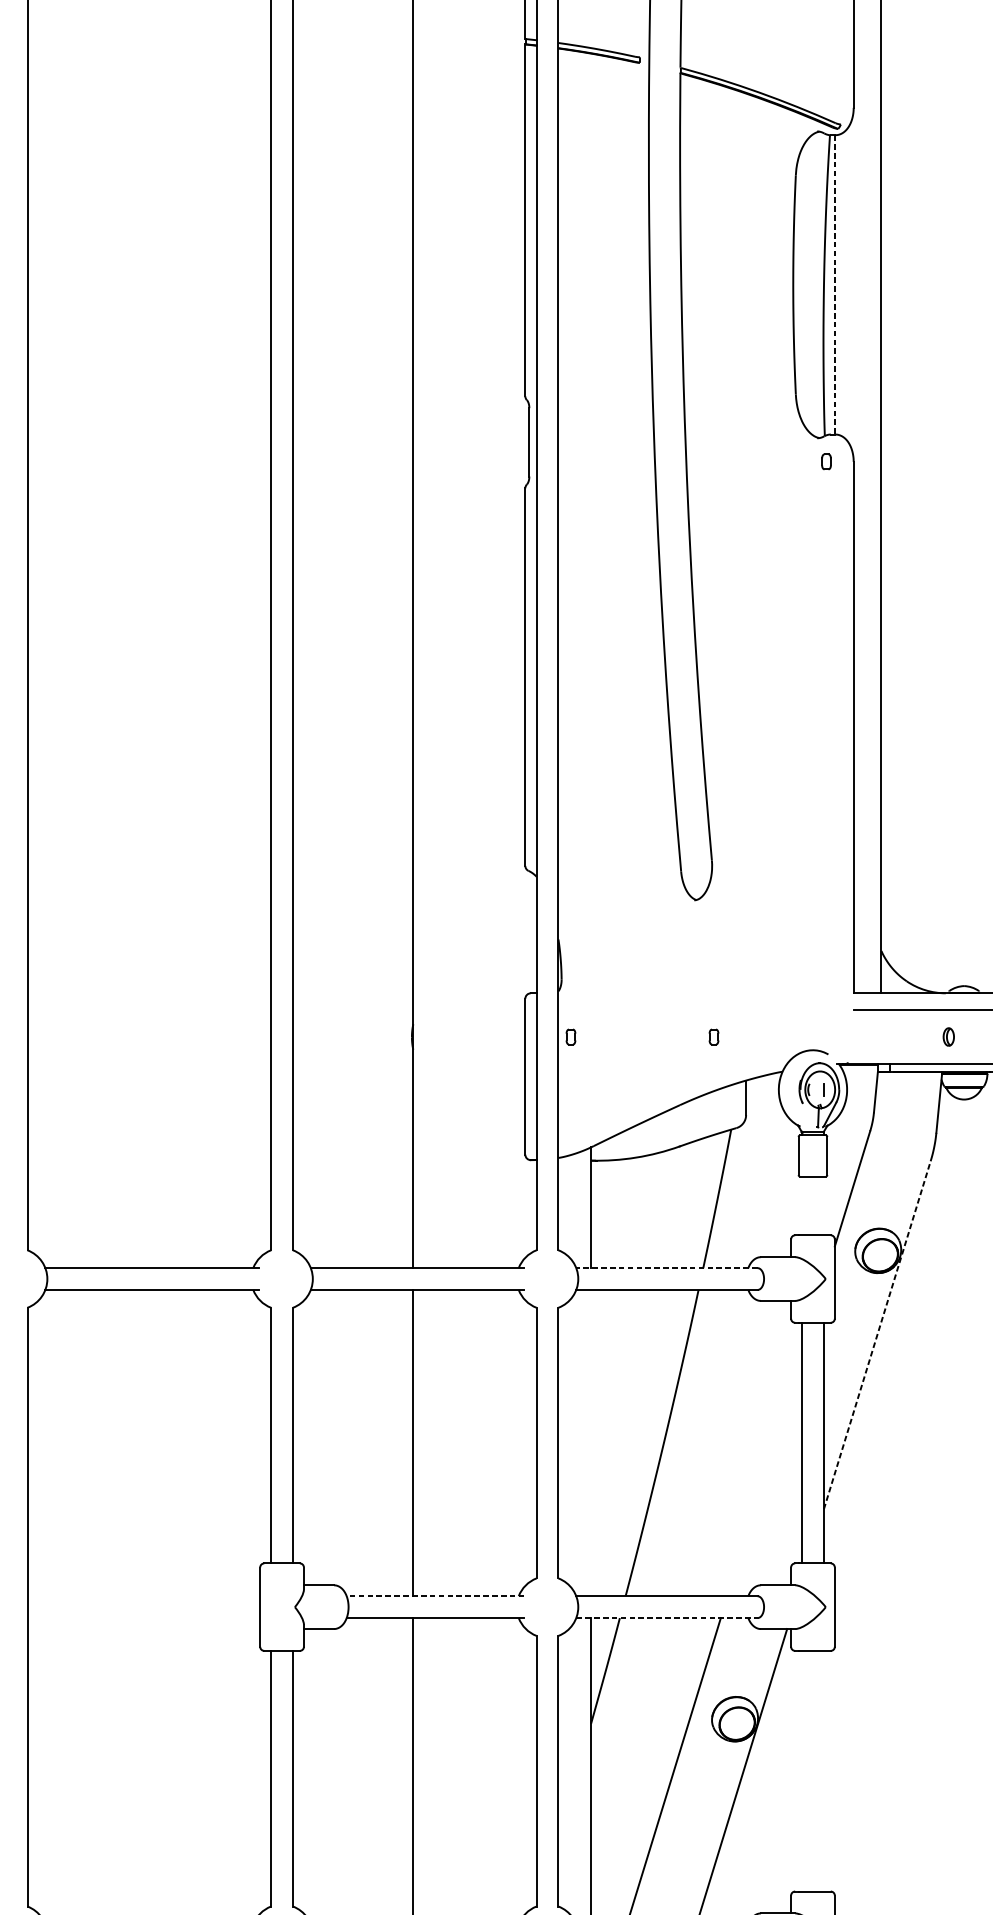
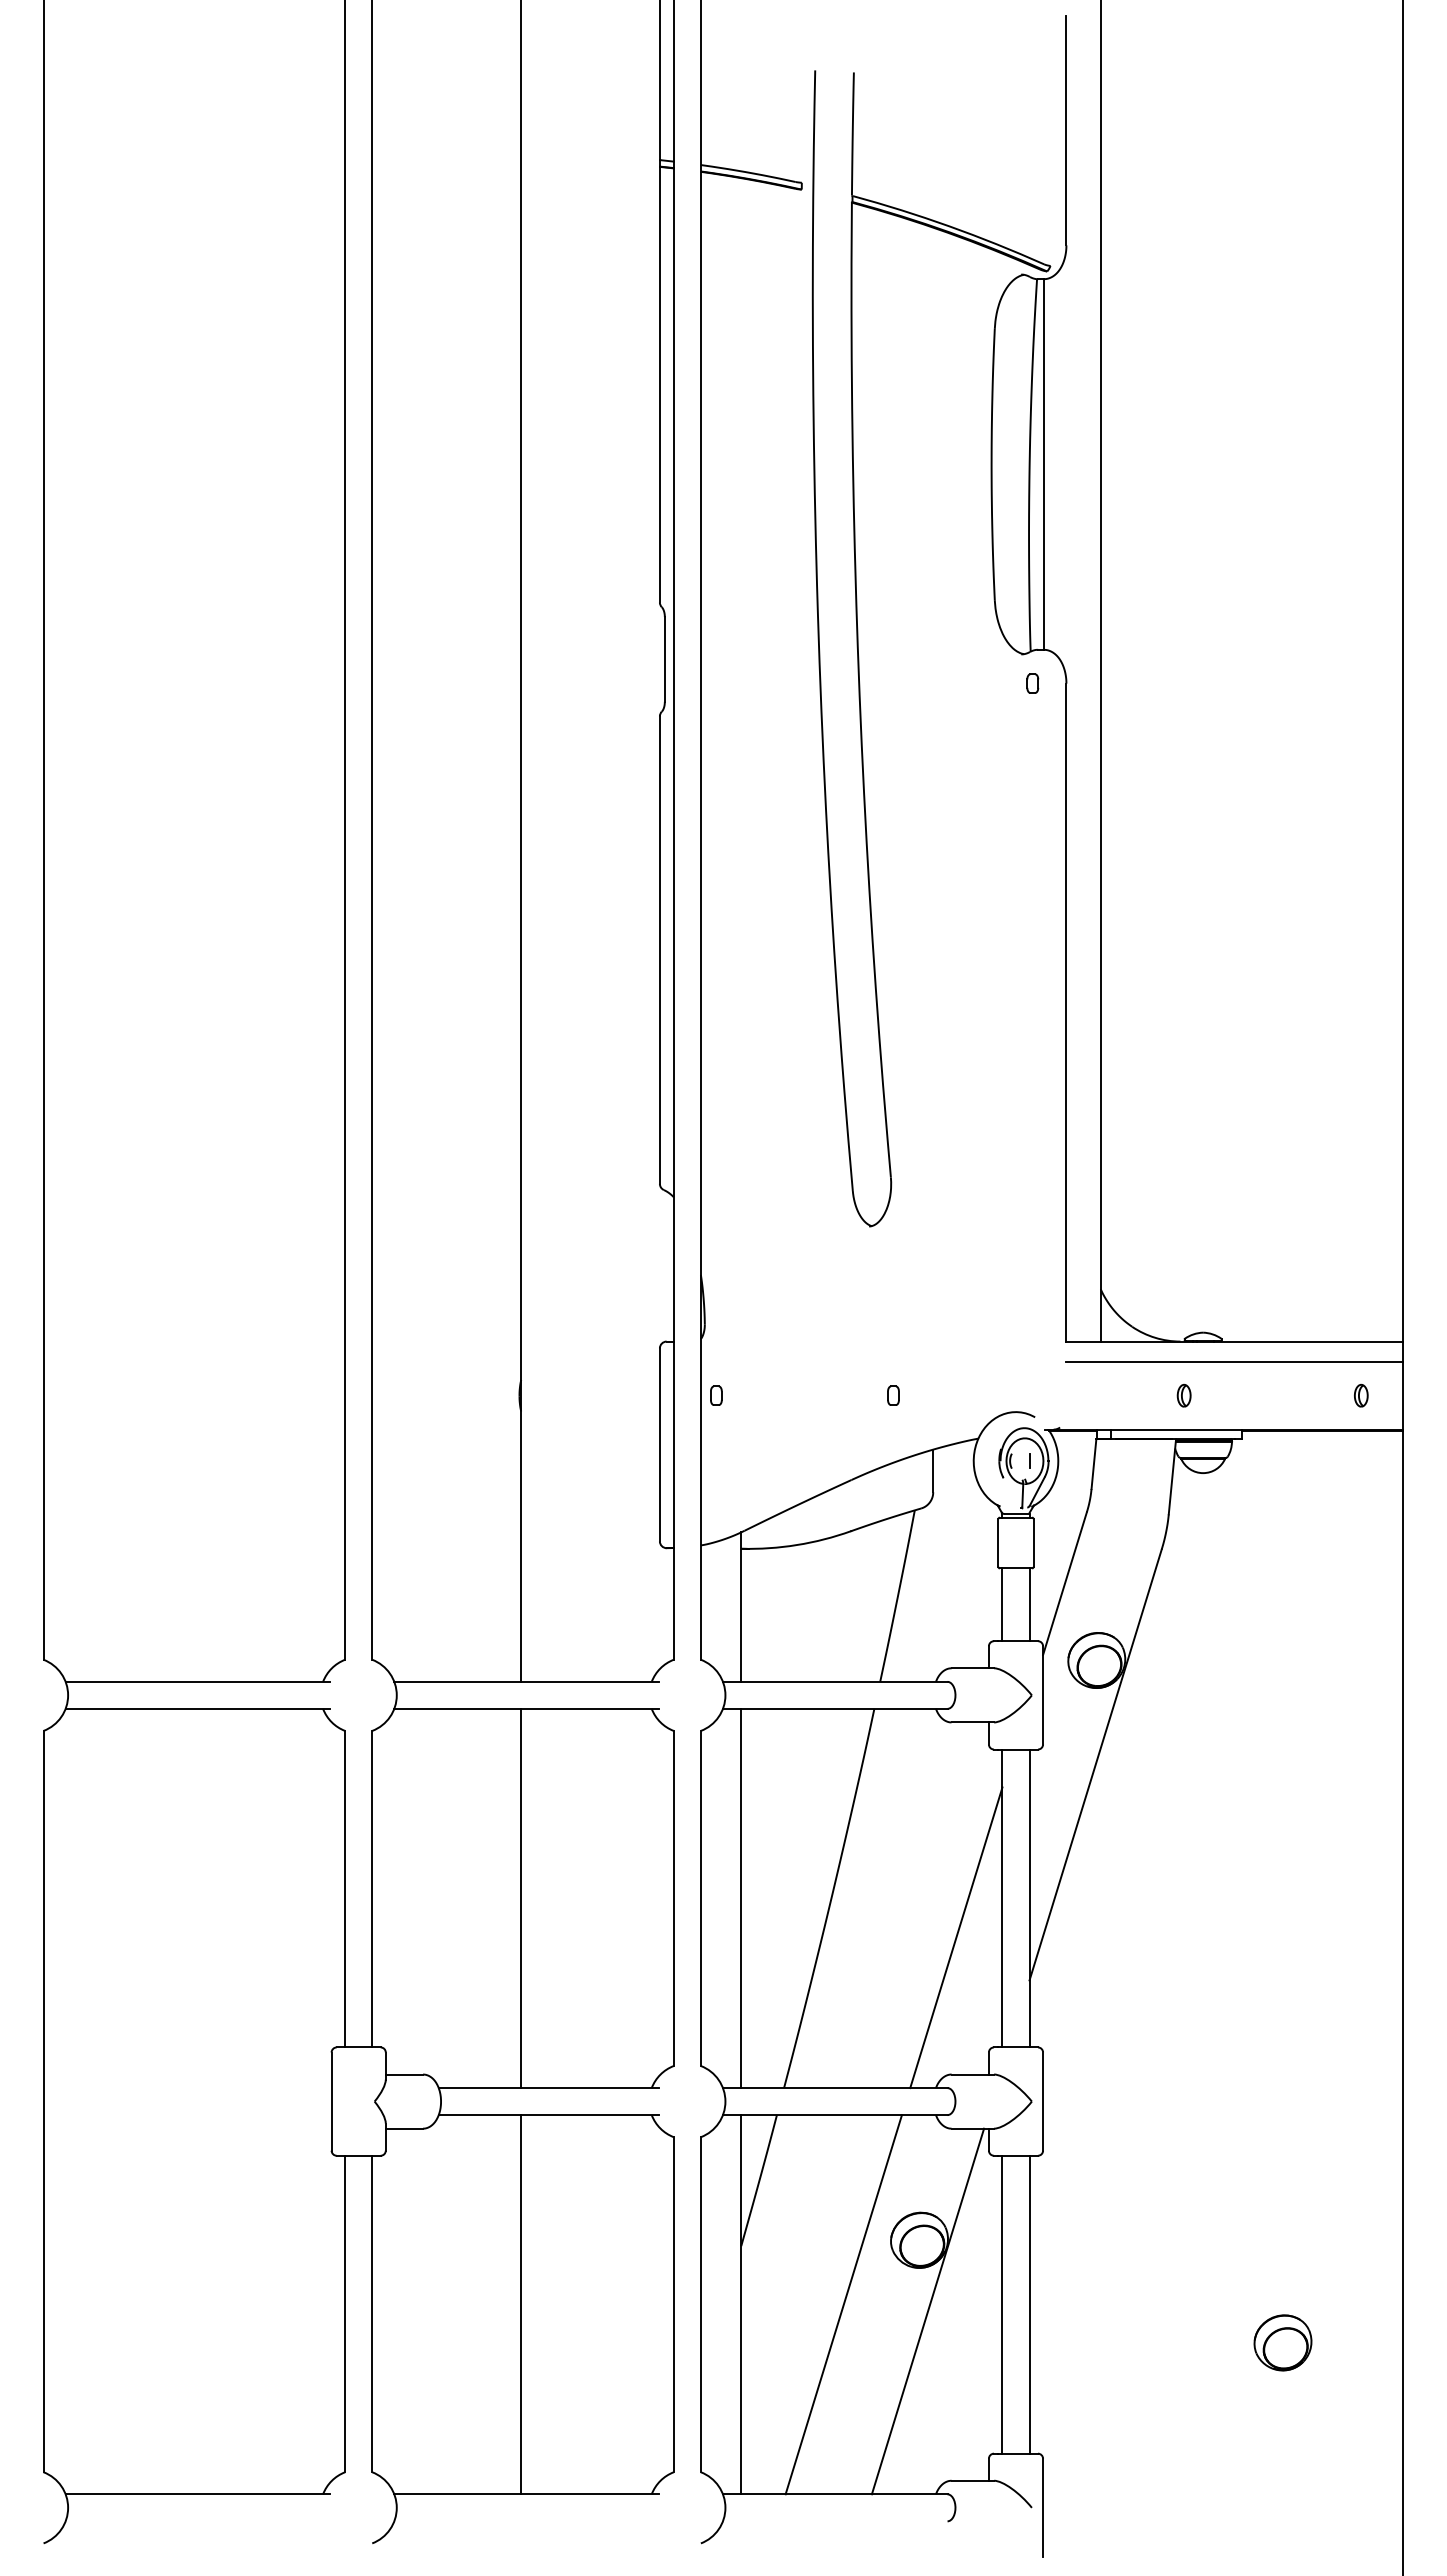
line: (835, 285) -> (1043, 465), dashed -> solid
line: (802, 1205) -> (1002, 1604), added
line: (823, 1205) -> (1029, 1604), added
line: (666, 1267) -> (834, 1681), dashed -> solid
line: (877, 1334) -> (1095, 1764), dashed -> solid
line: (591, 1443) -> (741, 1898), added
line: (764, 1474) -> (956, 1937), added
line: (435, 1596) -> (548, 2088), dashed -> solid
line: (667, 1618) -> (835, 2115), dashed -> solid
line: (802, 1771) -> (1002, 2304), added
line: (823, 1771) -> (1029, 2304), added

